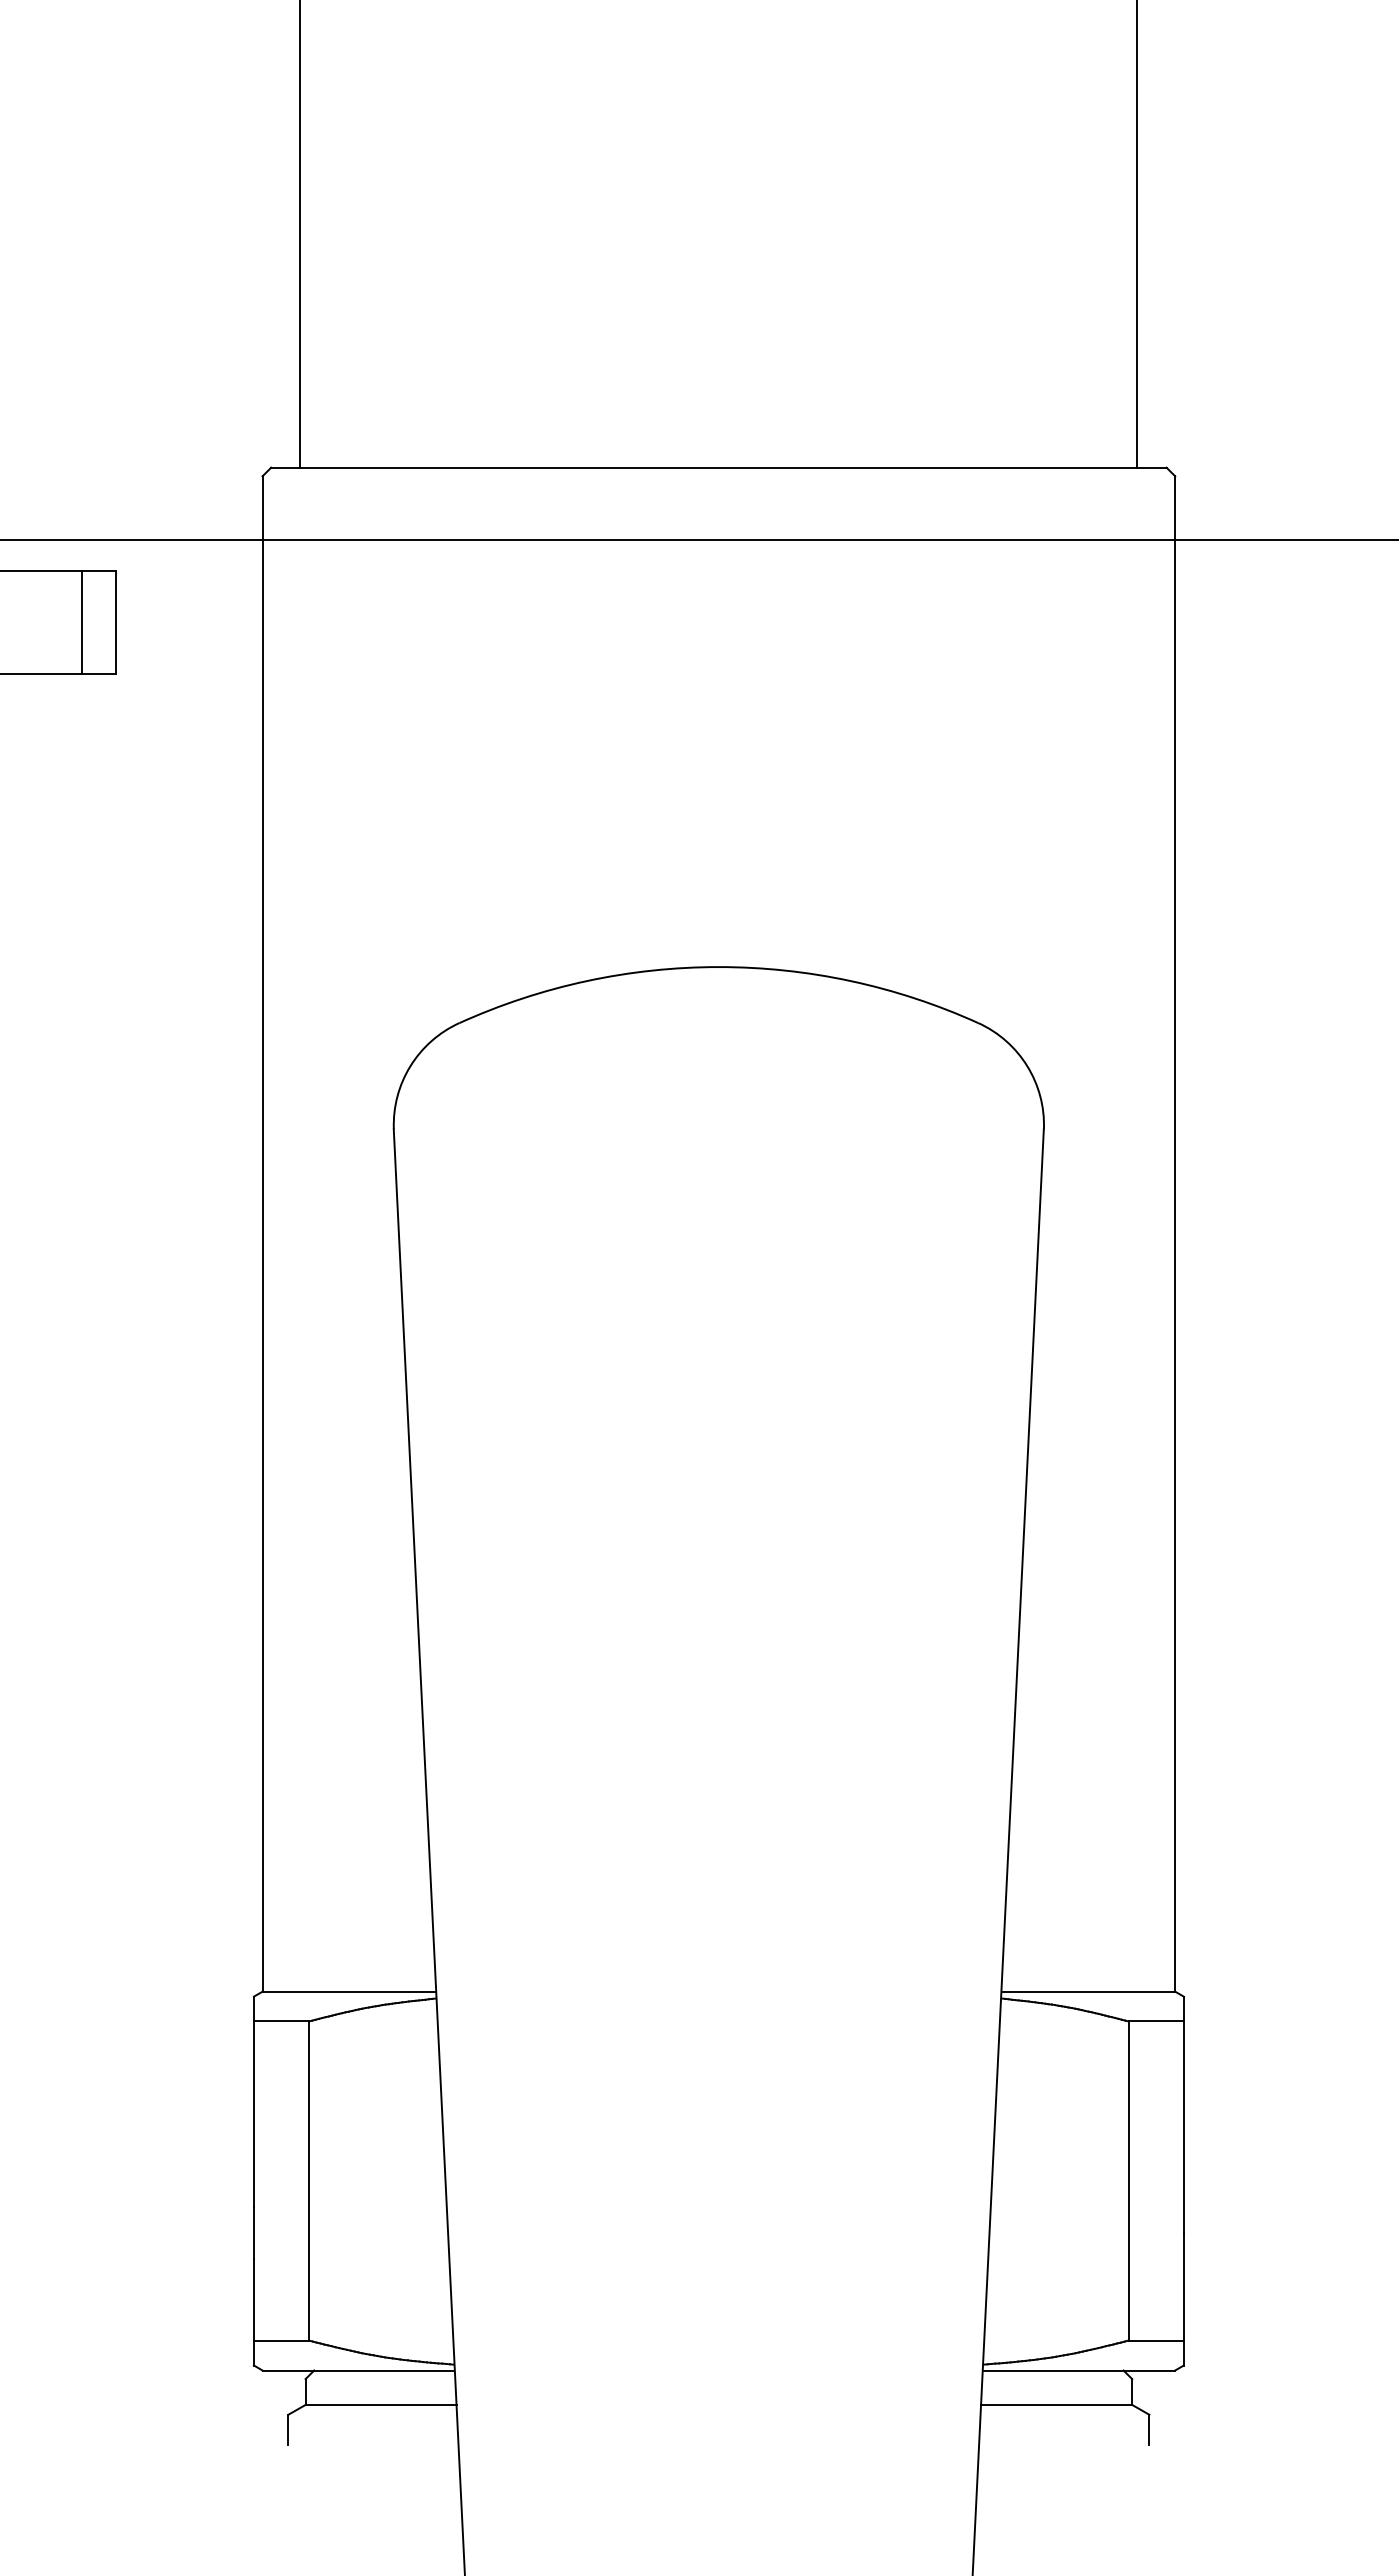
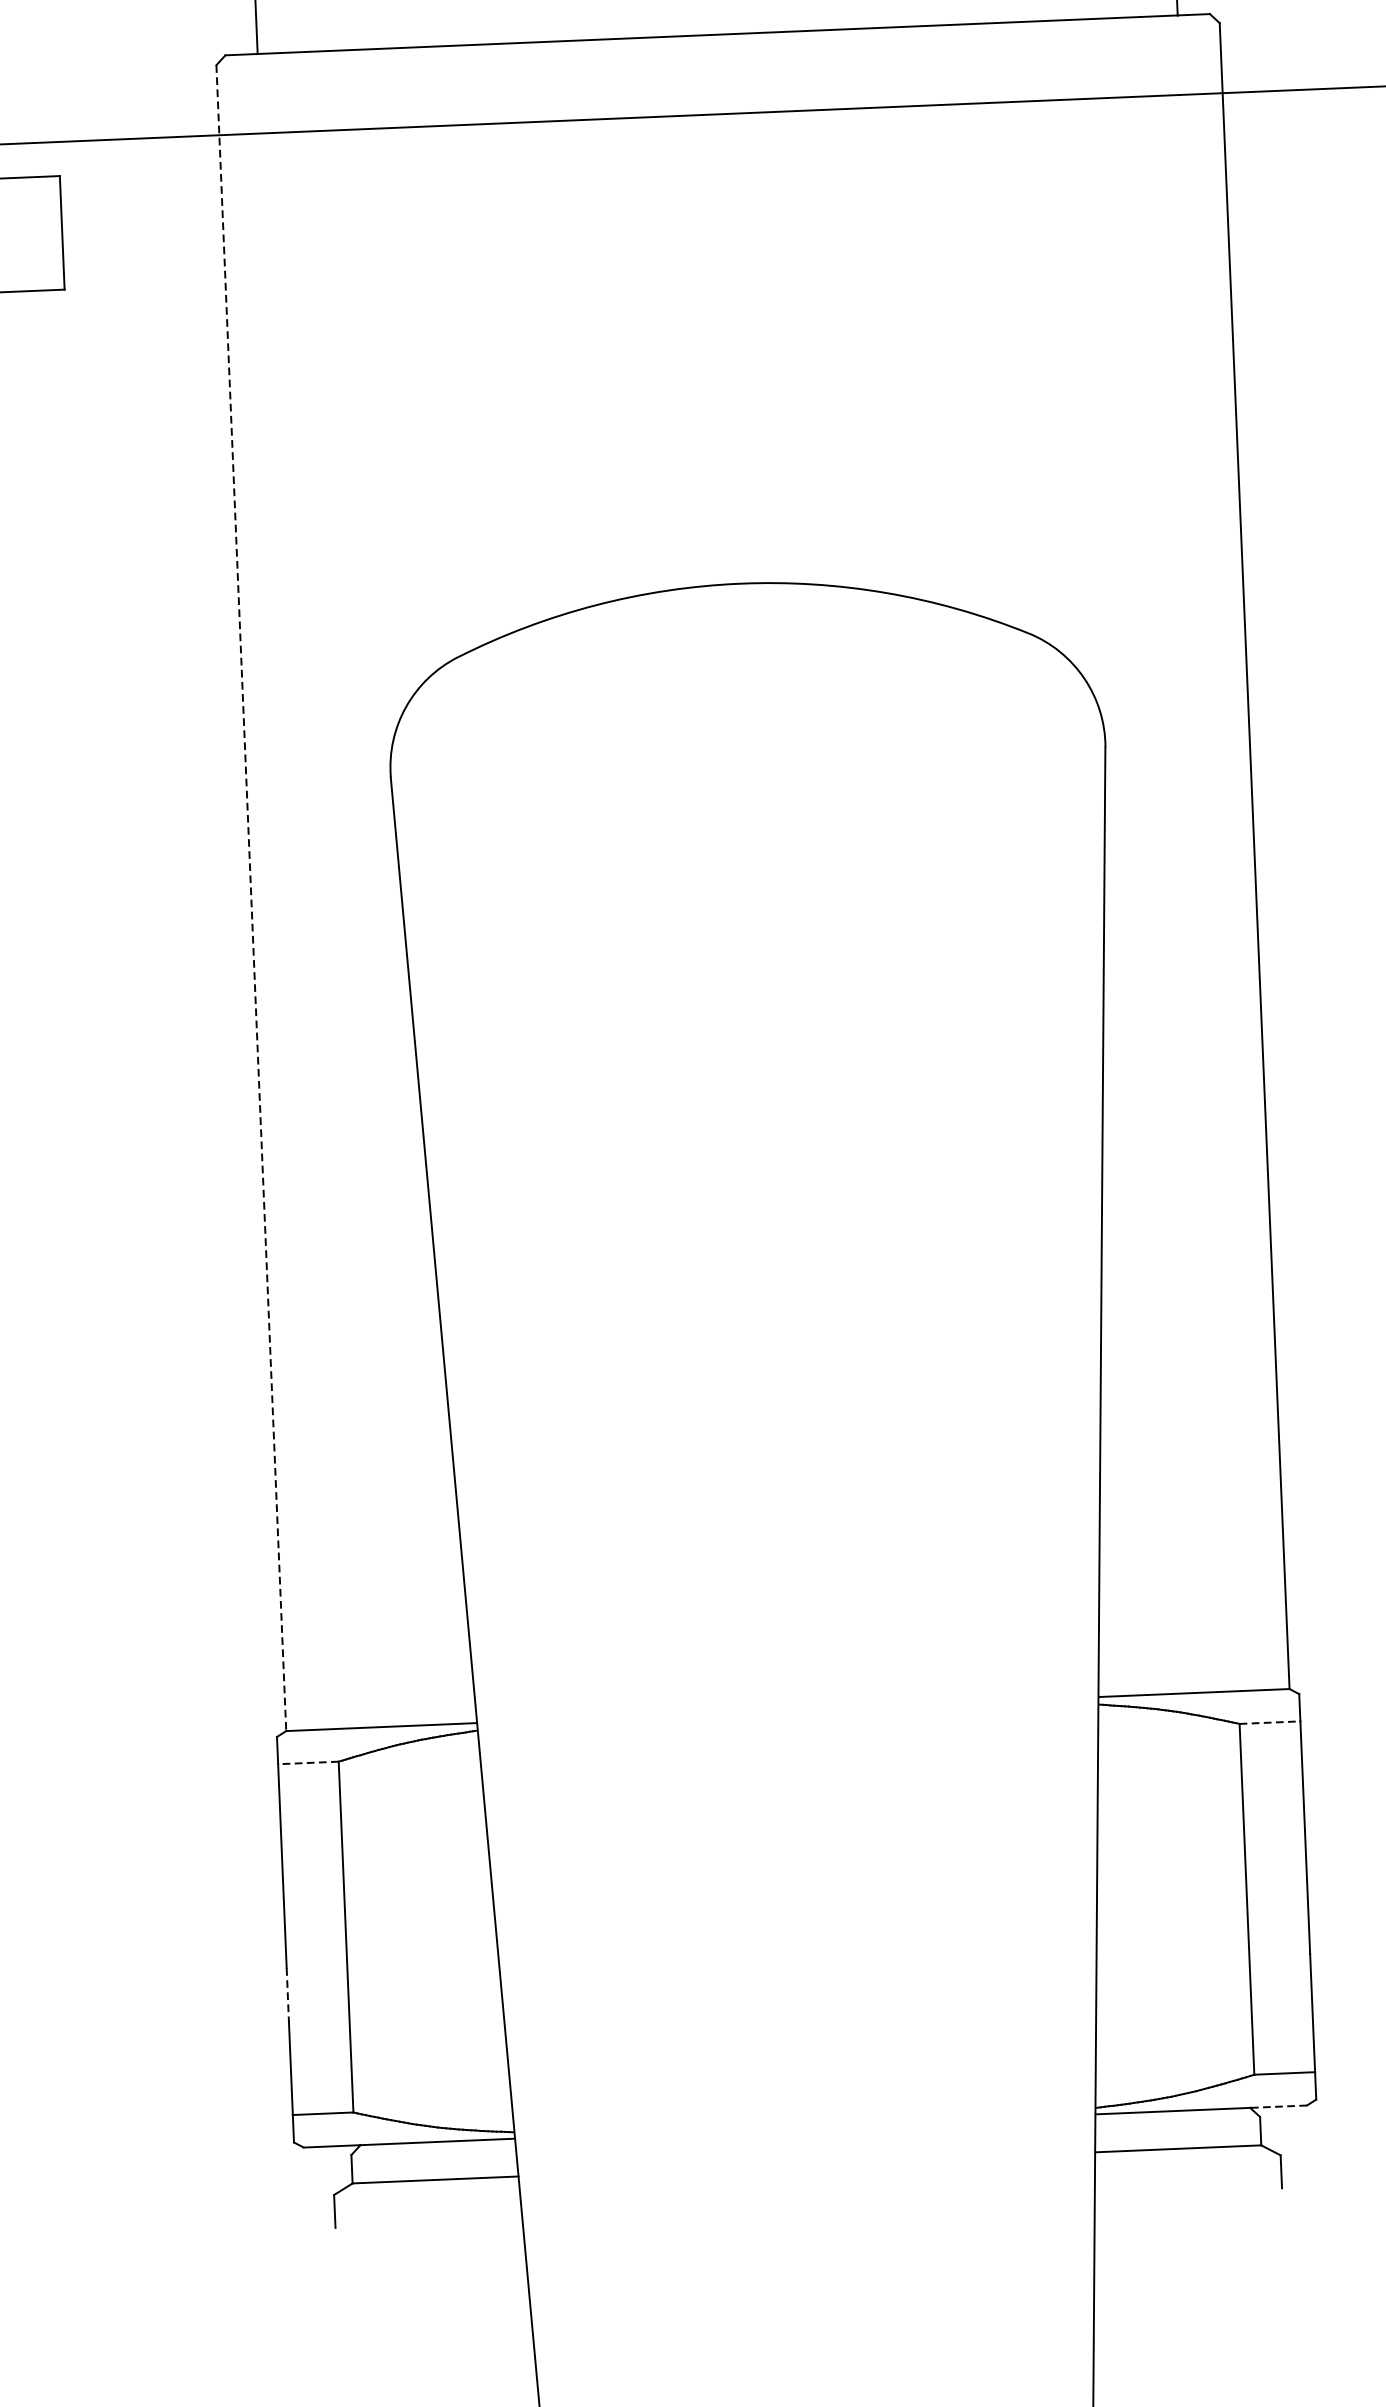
line: (81, 622) -> (24, 234), removed
line: (262, 1233) -> (251, 897), solid -> dashed
line: (281, 2021) -> (308, 1763), solid -> dashed
line: (1156, 2021) -> (1270, 1722), solid -> dashed
line: (253, 2232) -> (287, 1996), solid -> dashed
line: (1149, 2370) -> (1278, 2106), solid -> dashed

